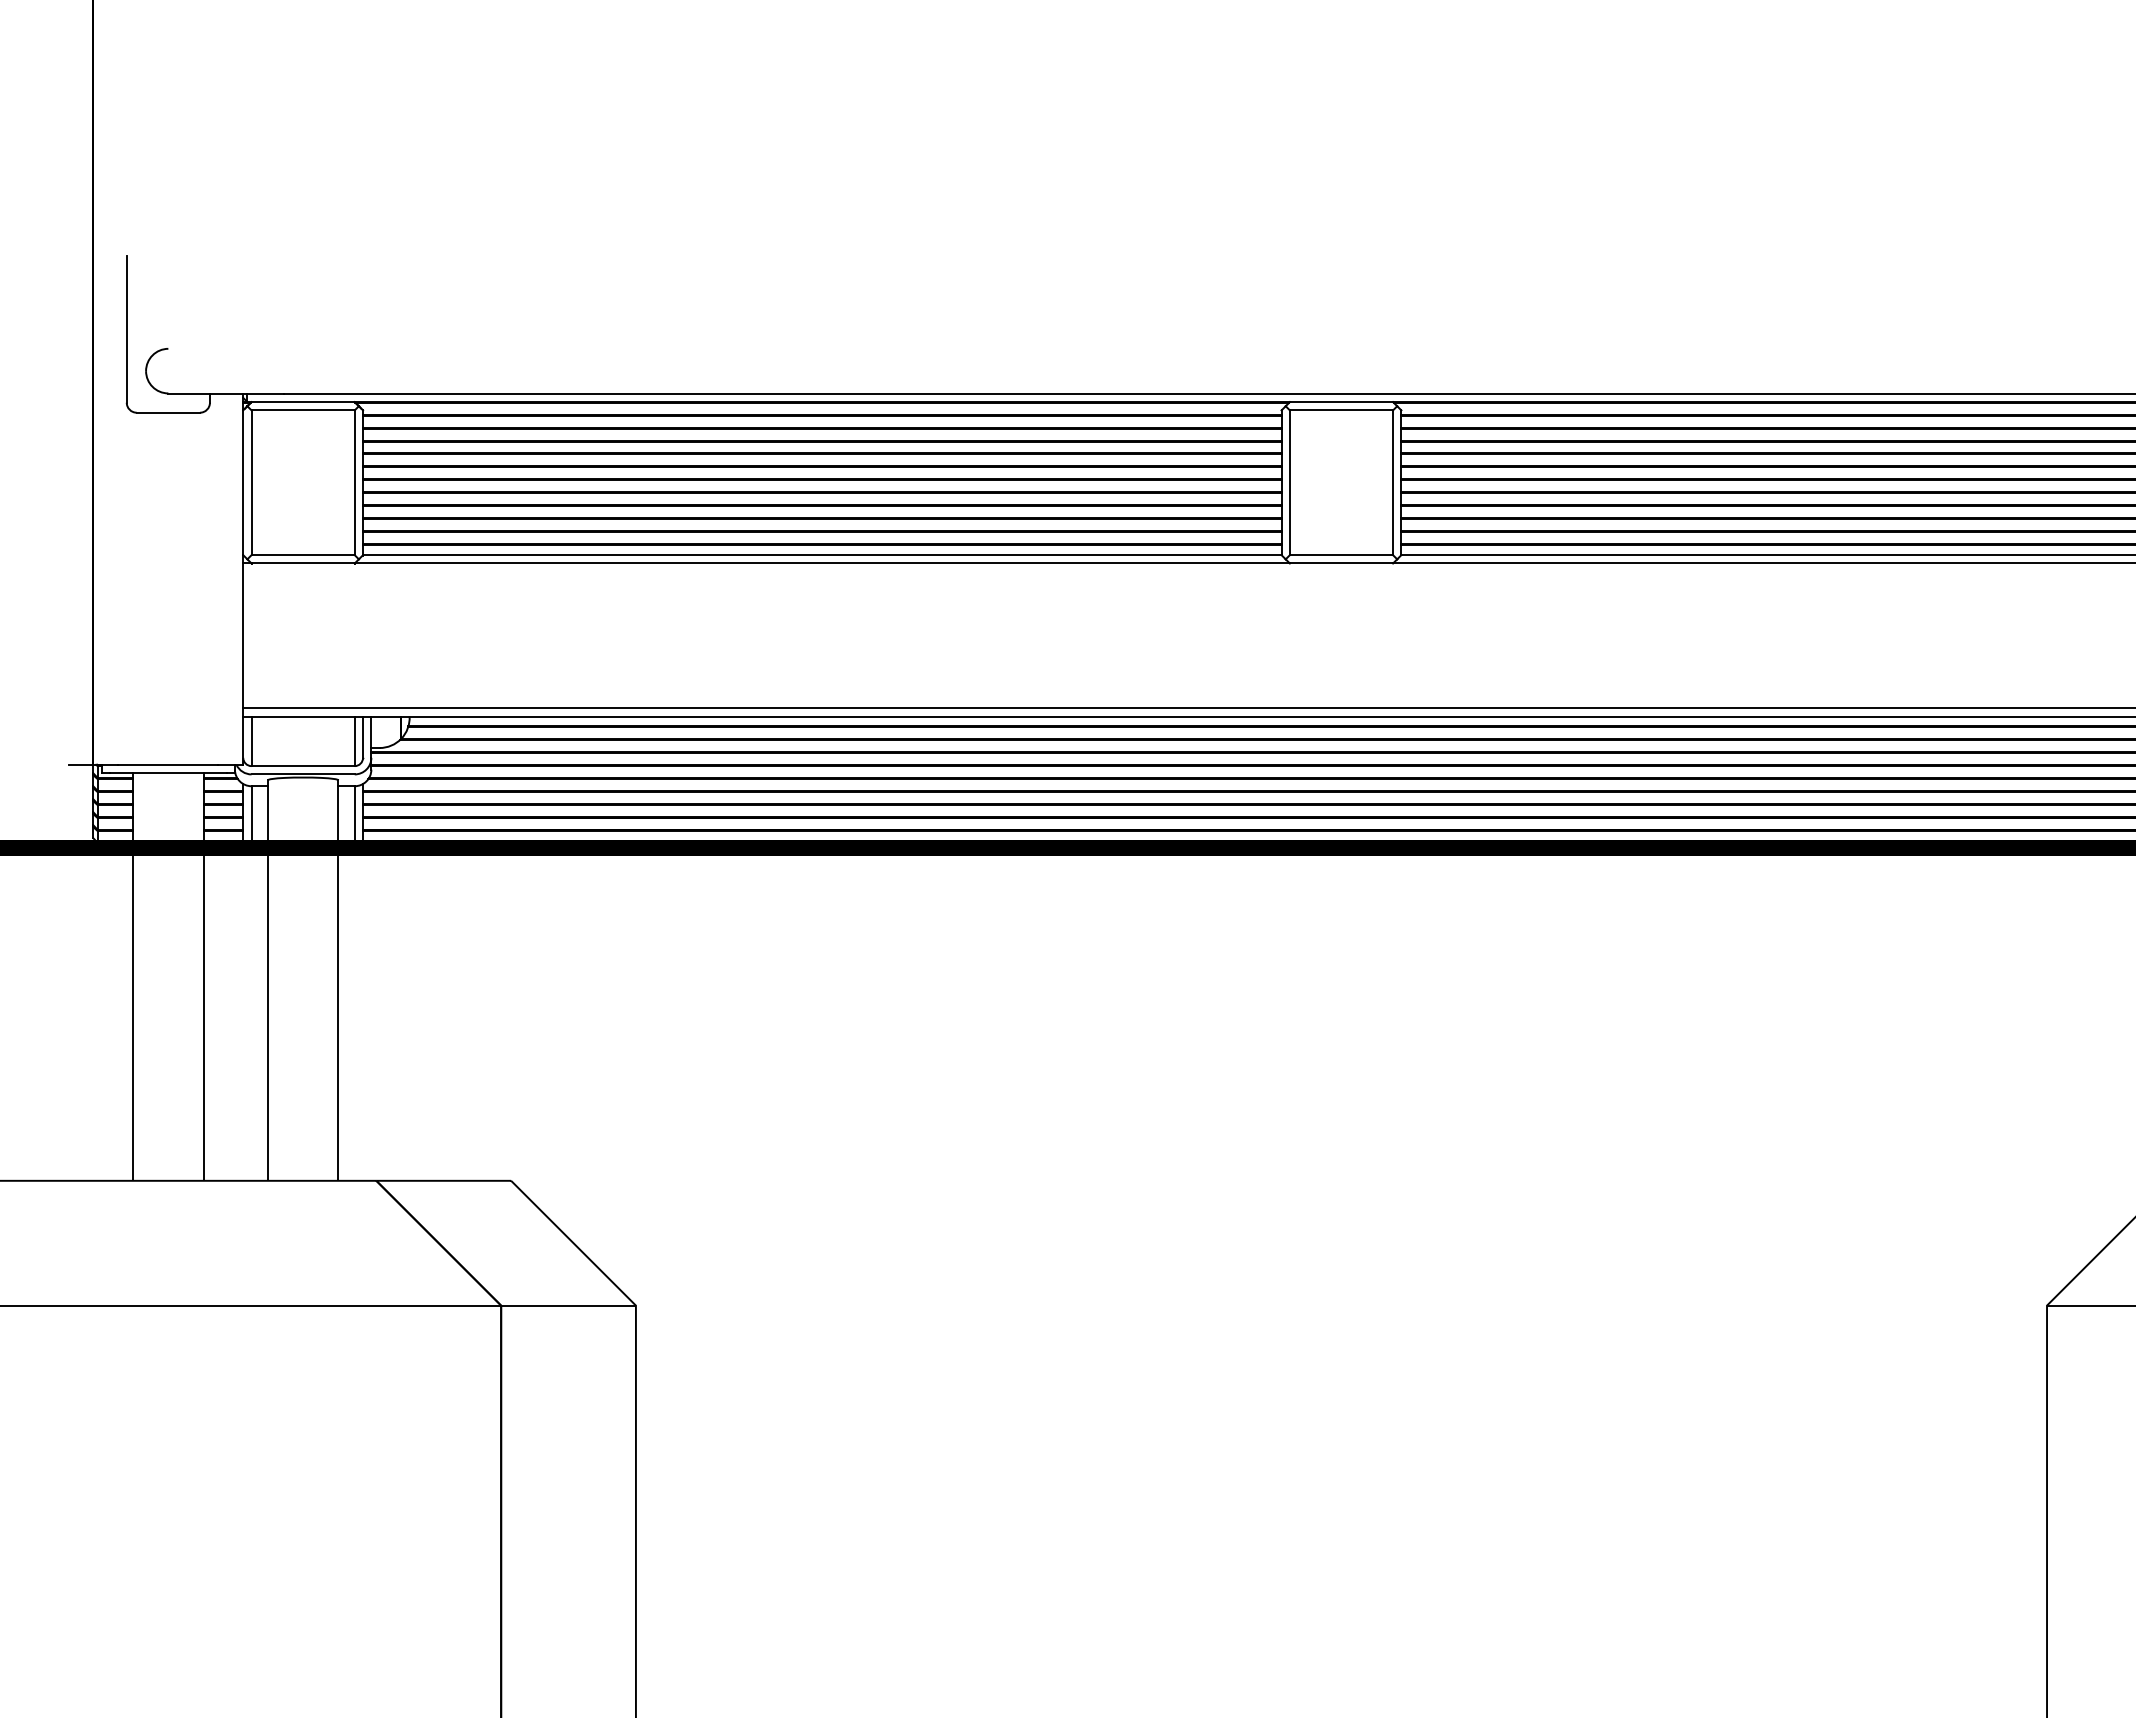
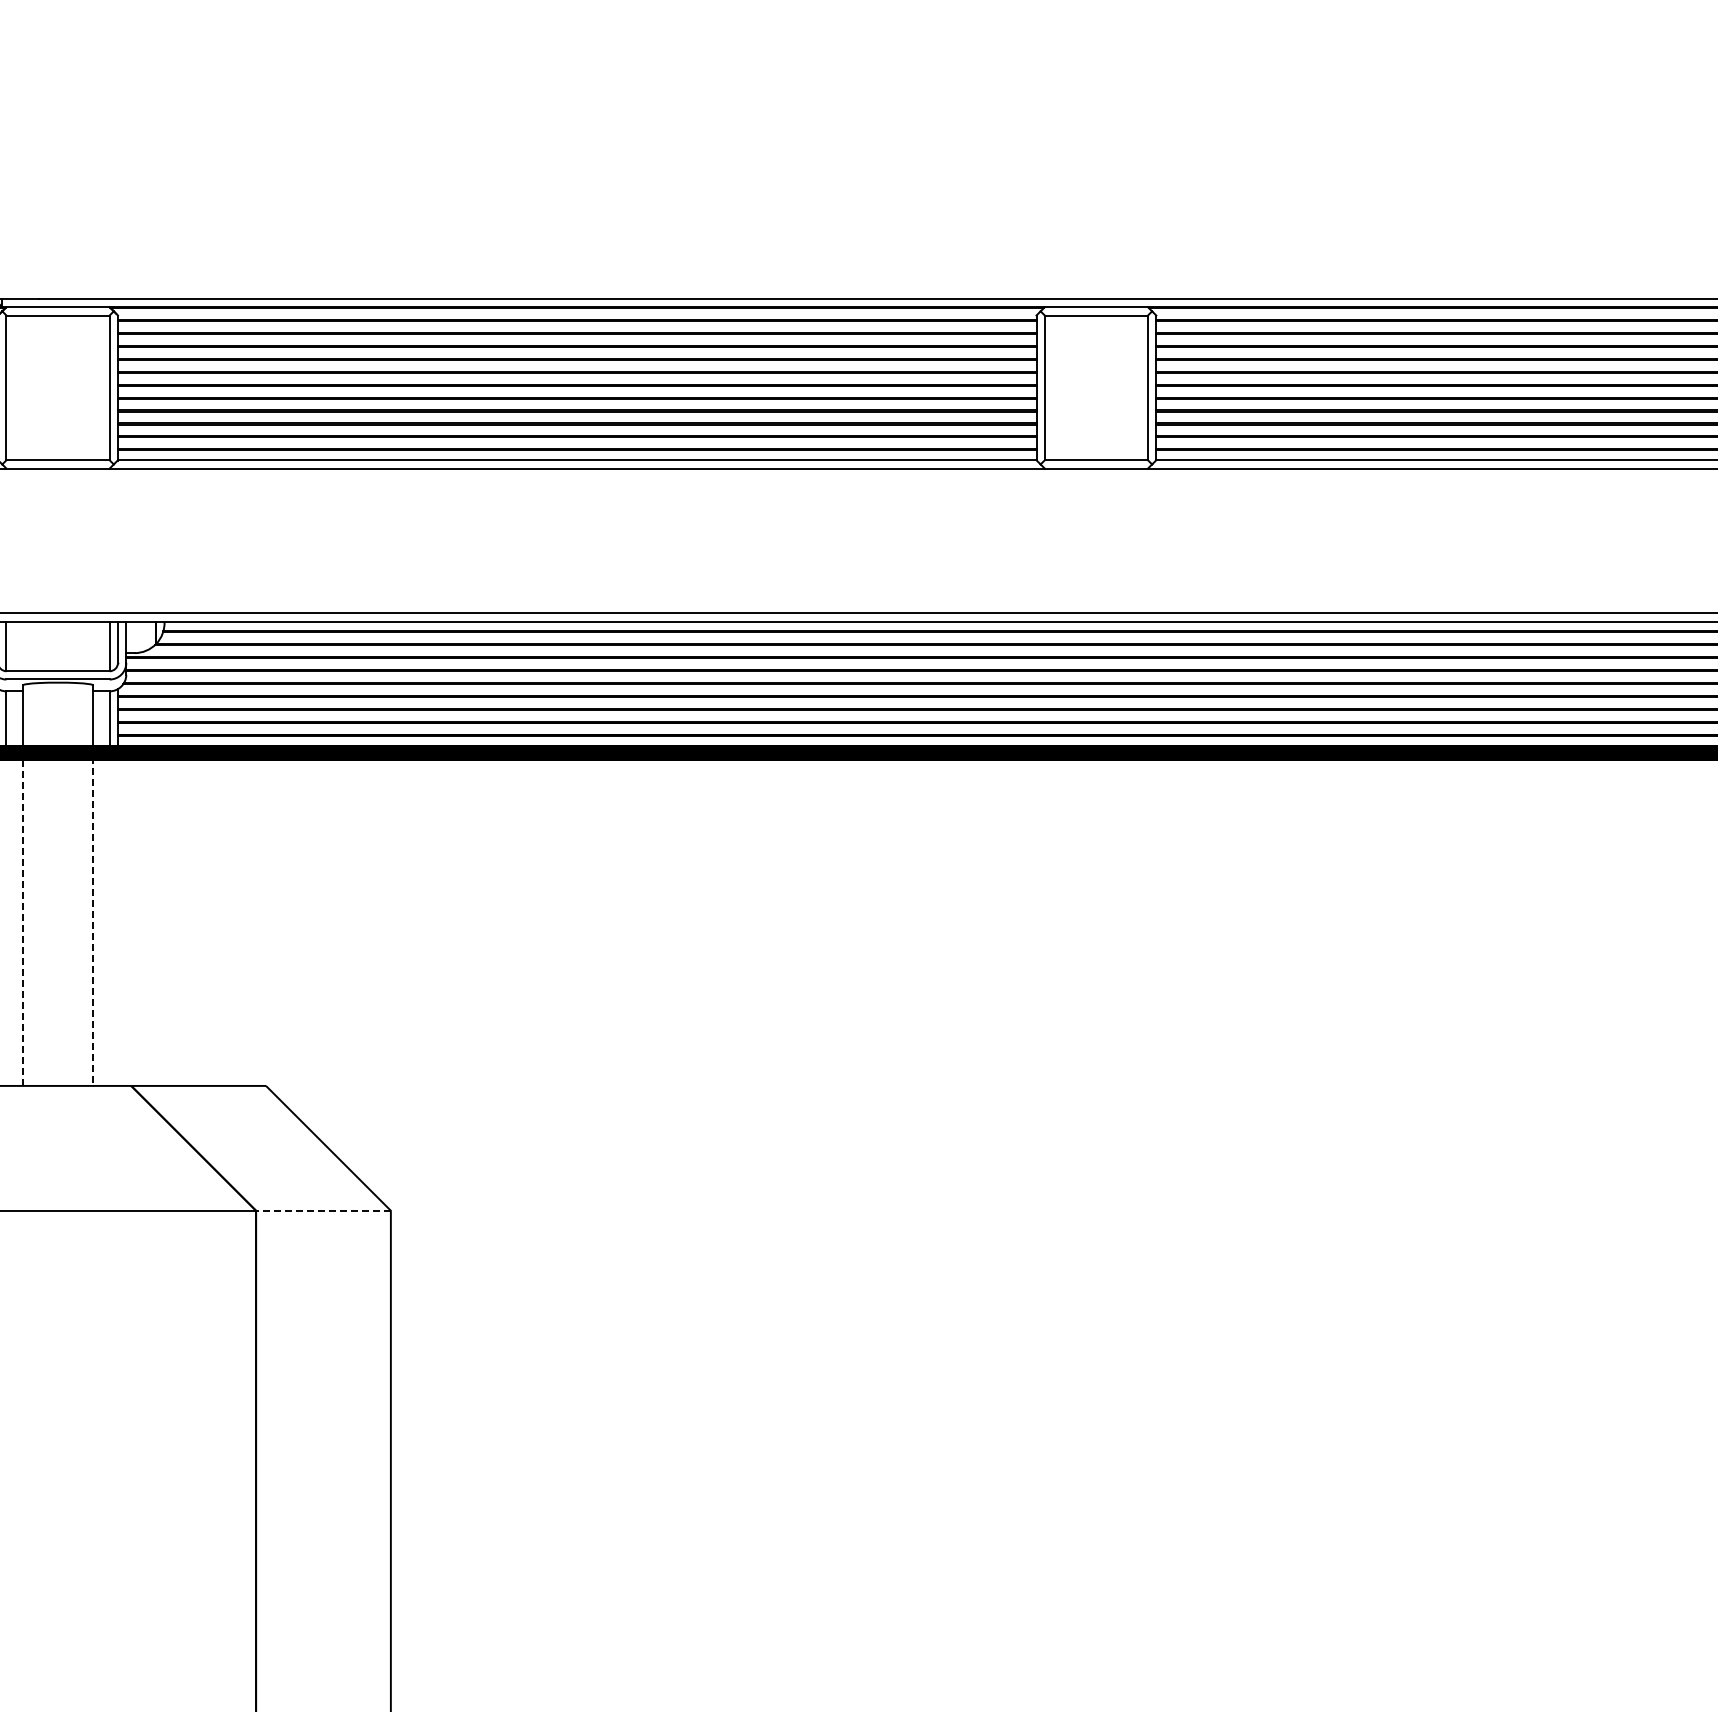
line: (303, 848) -> (58, 753), solid -> dashed
line: (568, 1305) -> (323, 1210), solid -> dashed

